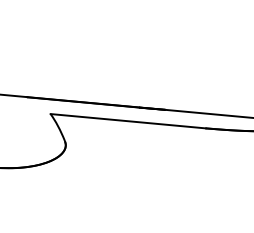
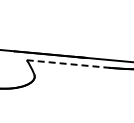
line: (127, 120) -> (67, 63), solid -> dashed

